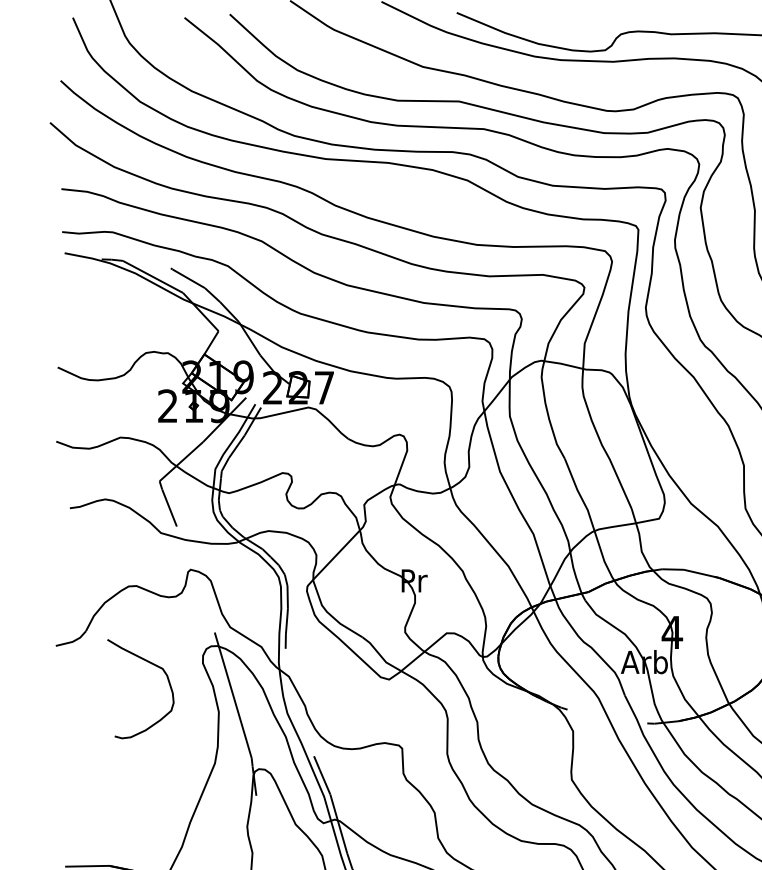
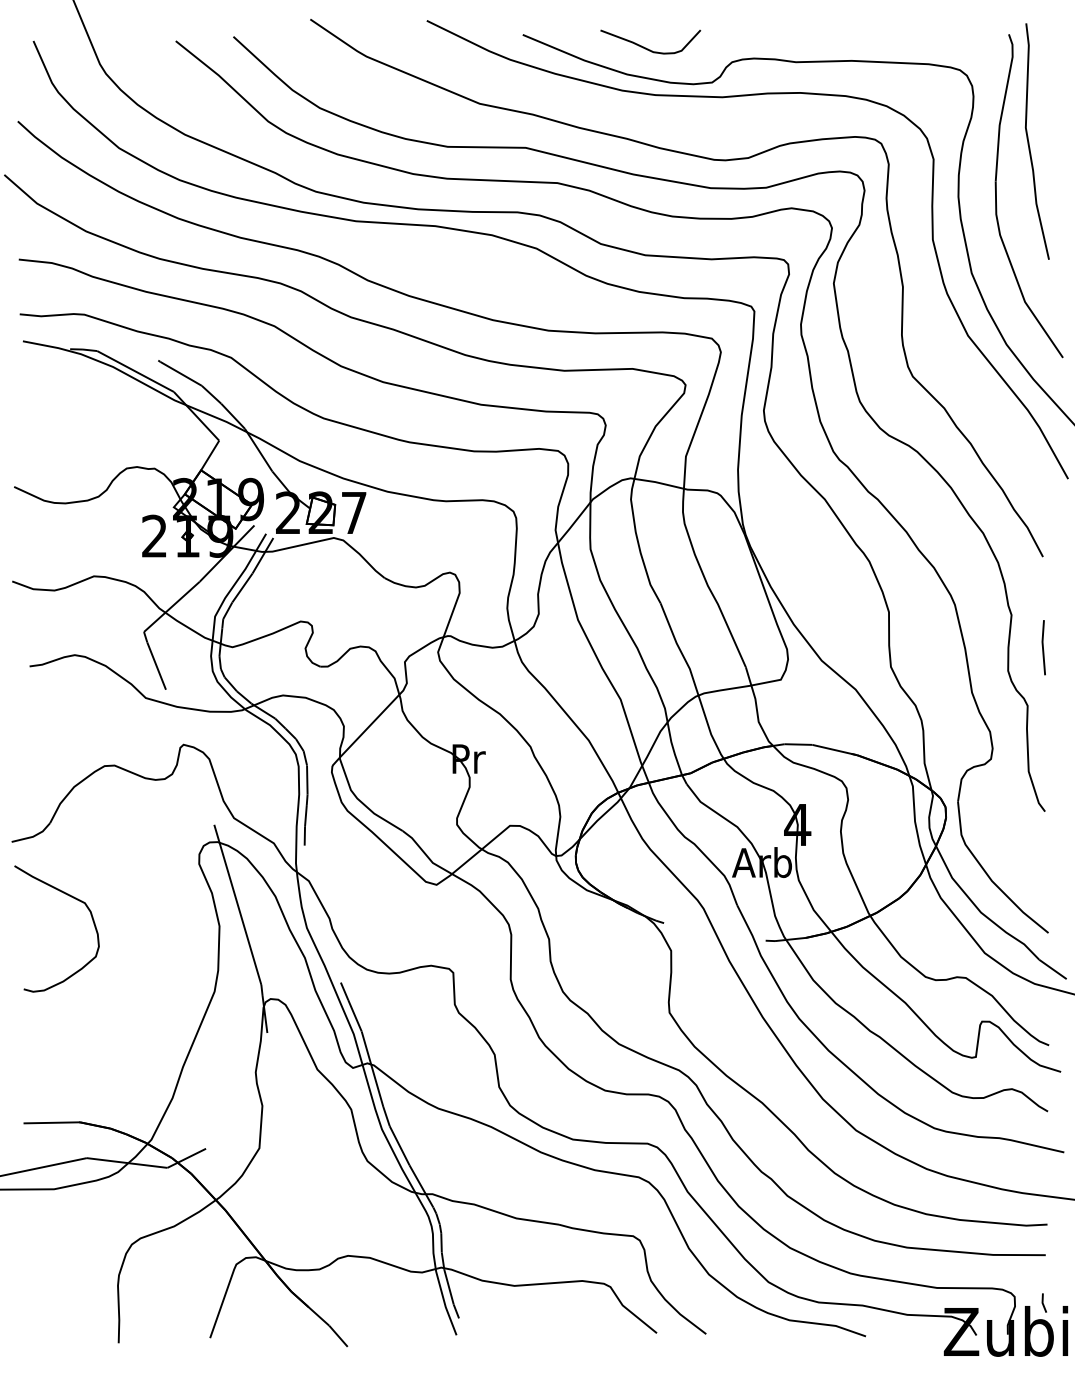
curve: (553, 22) -> (646, 47), added
curve: (152, 664) -> (71, 897), moved

